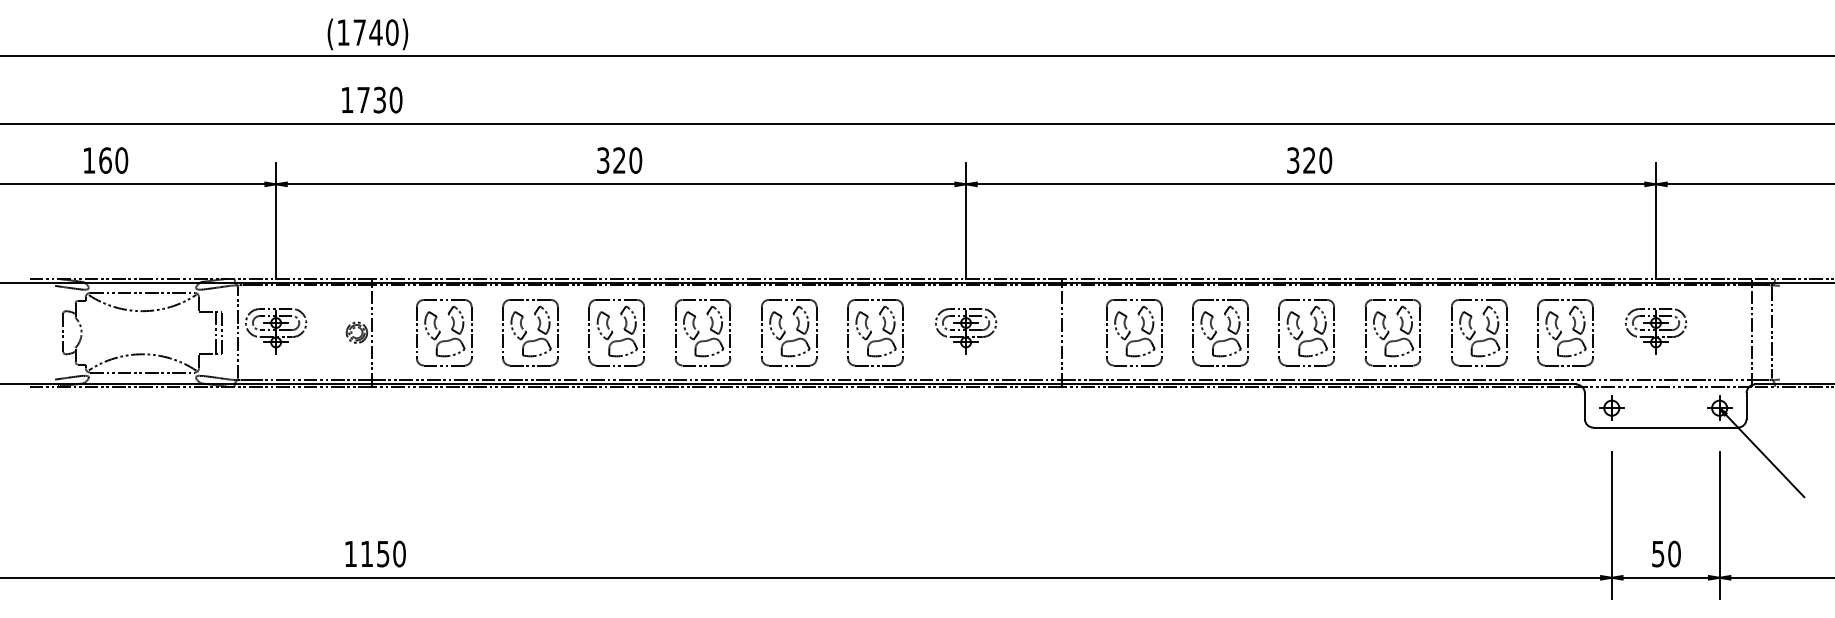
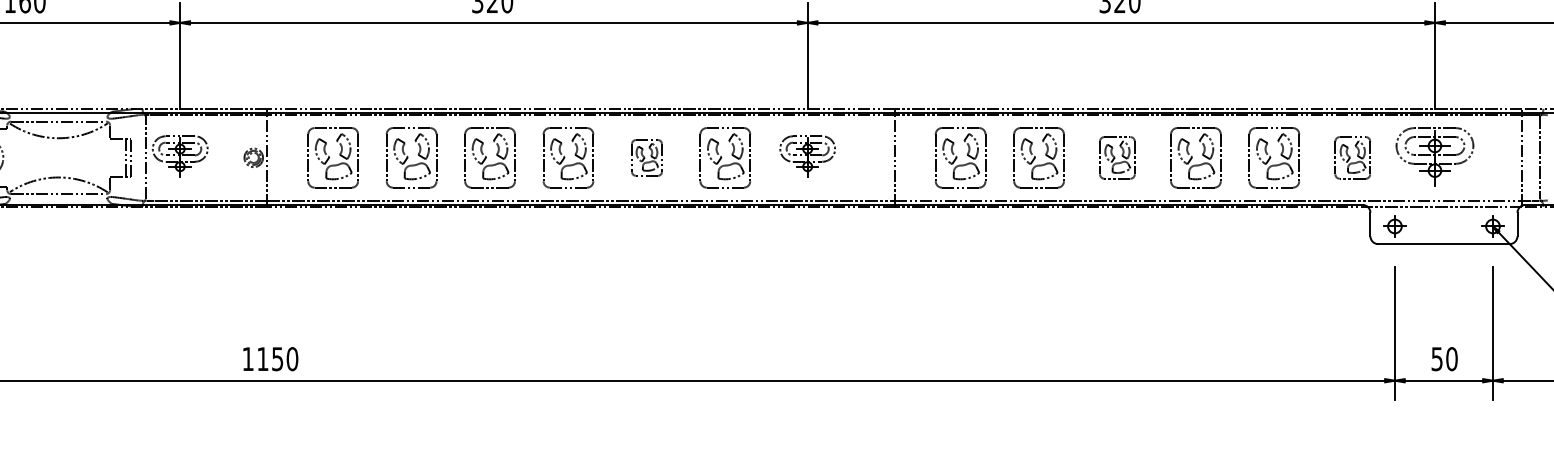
part: (1656, 331) -> (1435, 156), size x1.4
part: (789, 332) -> (647, 157), size x0.6
part: (1306, 332) -> (1117, 157), size x0.7
part: (1565, 332) -> (1352, 157), size x0.7

